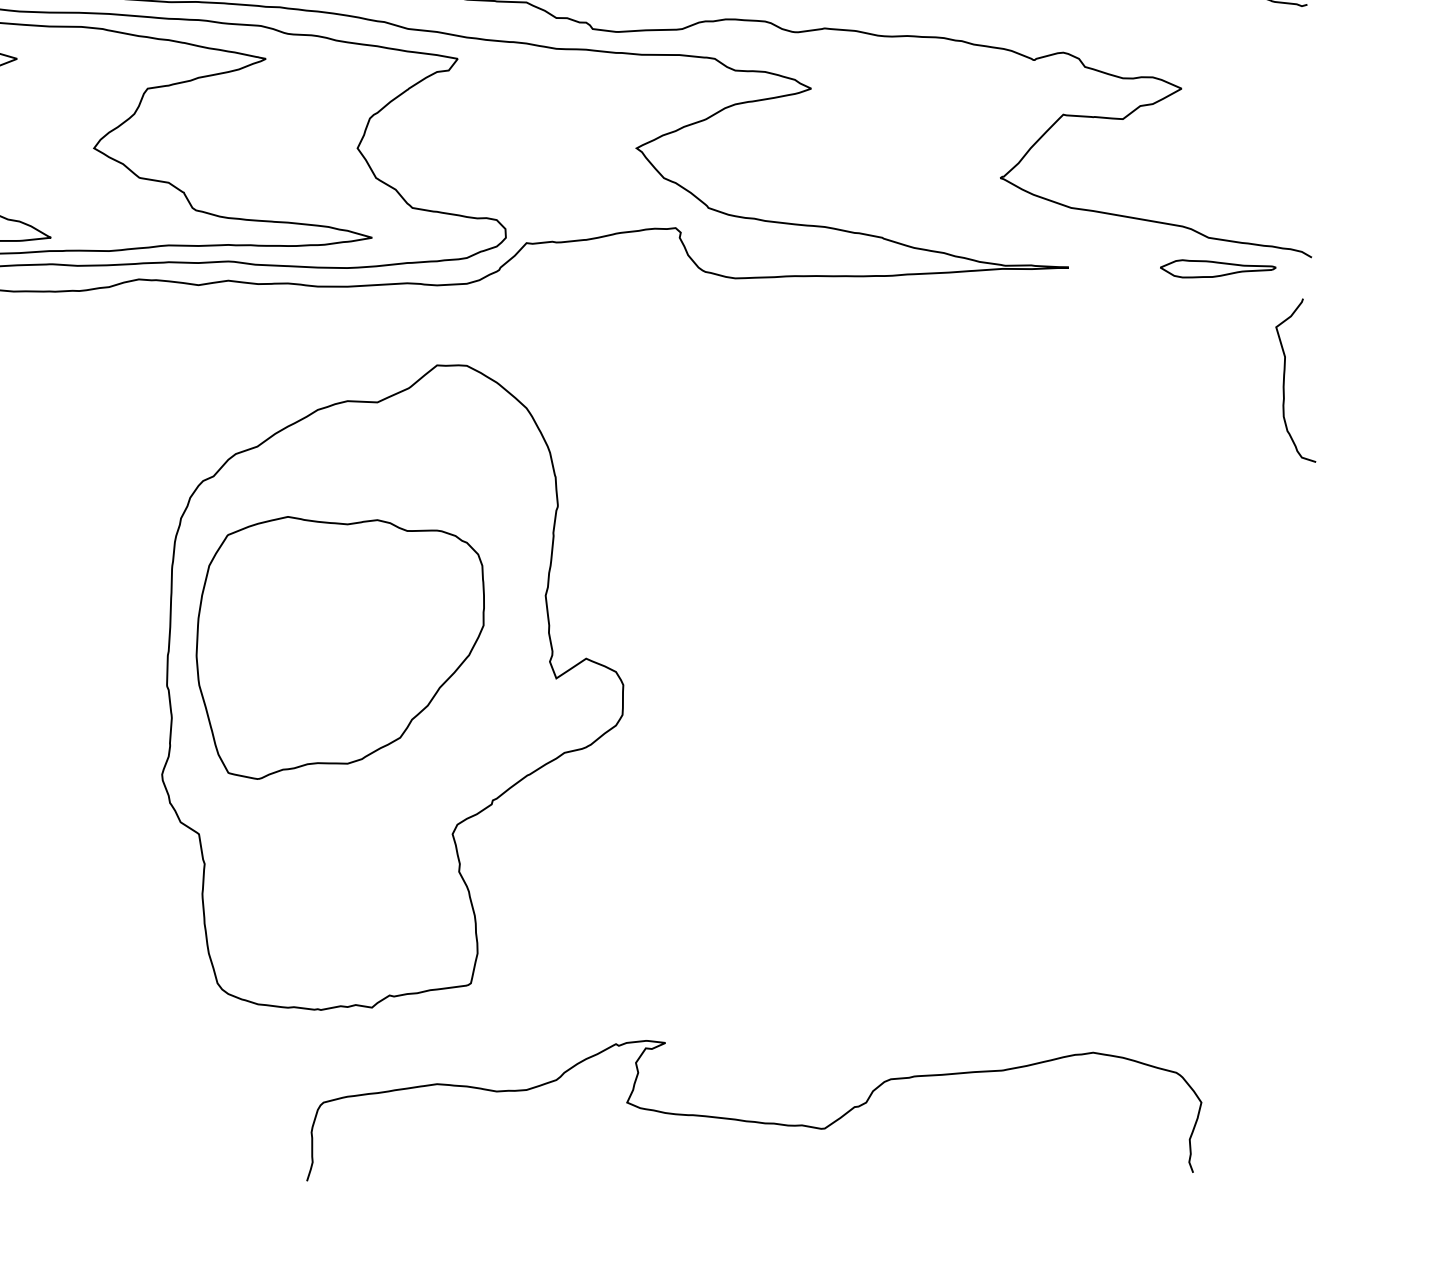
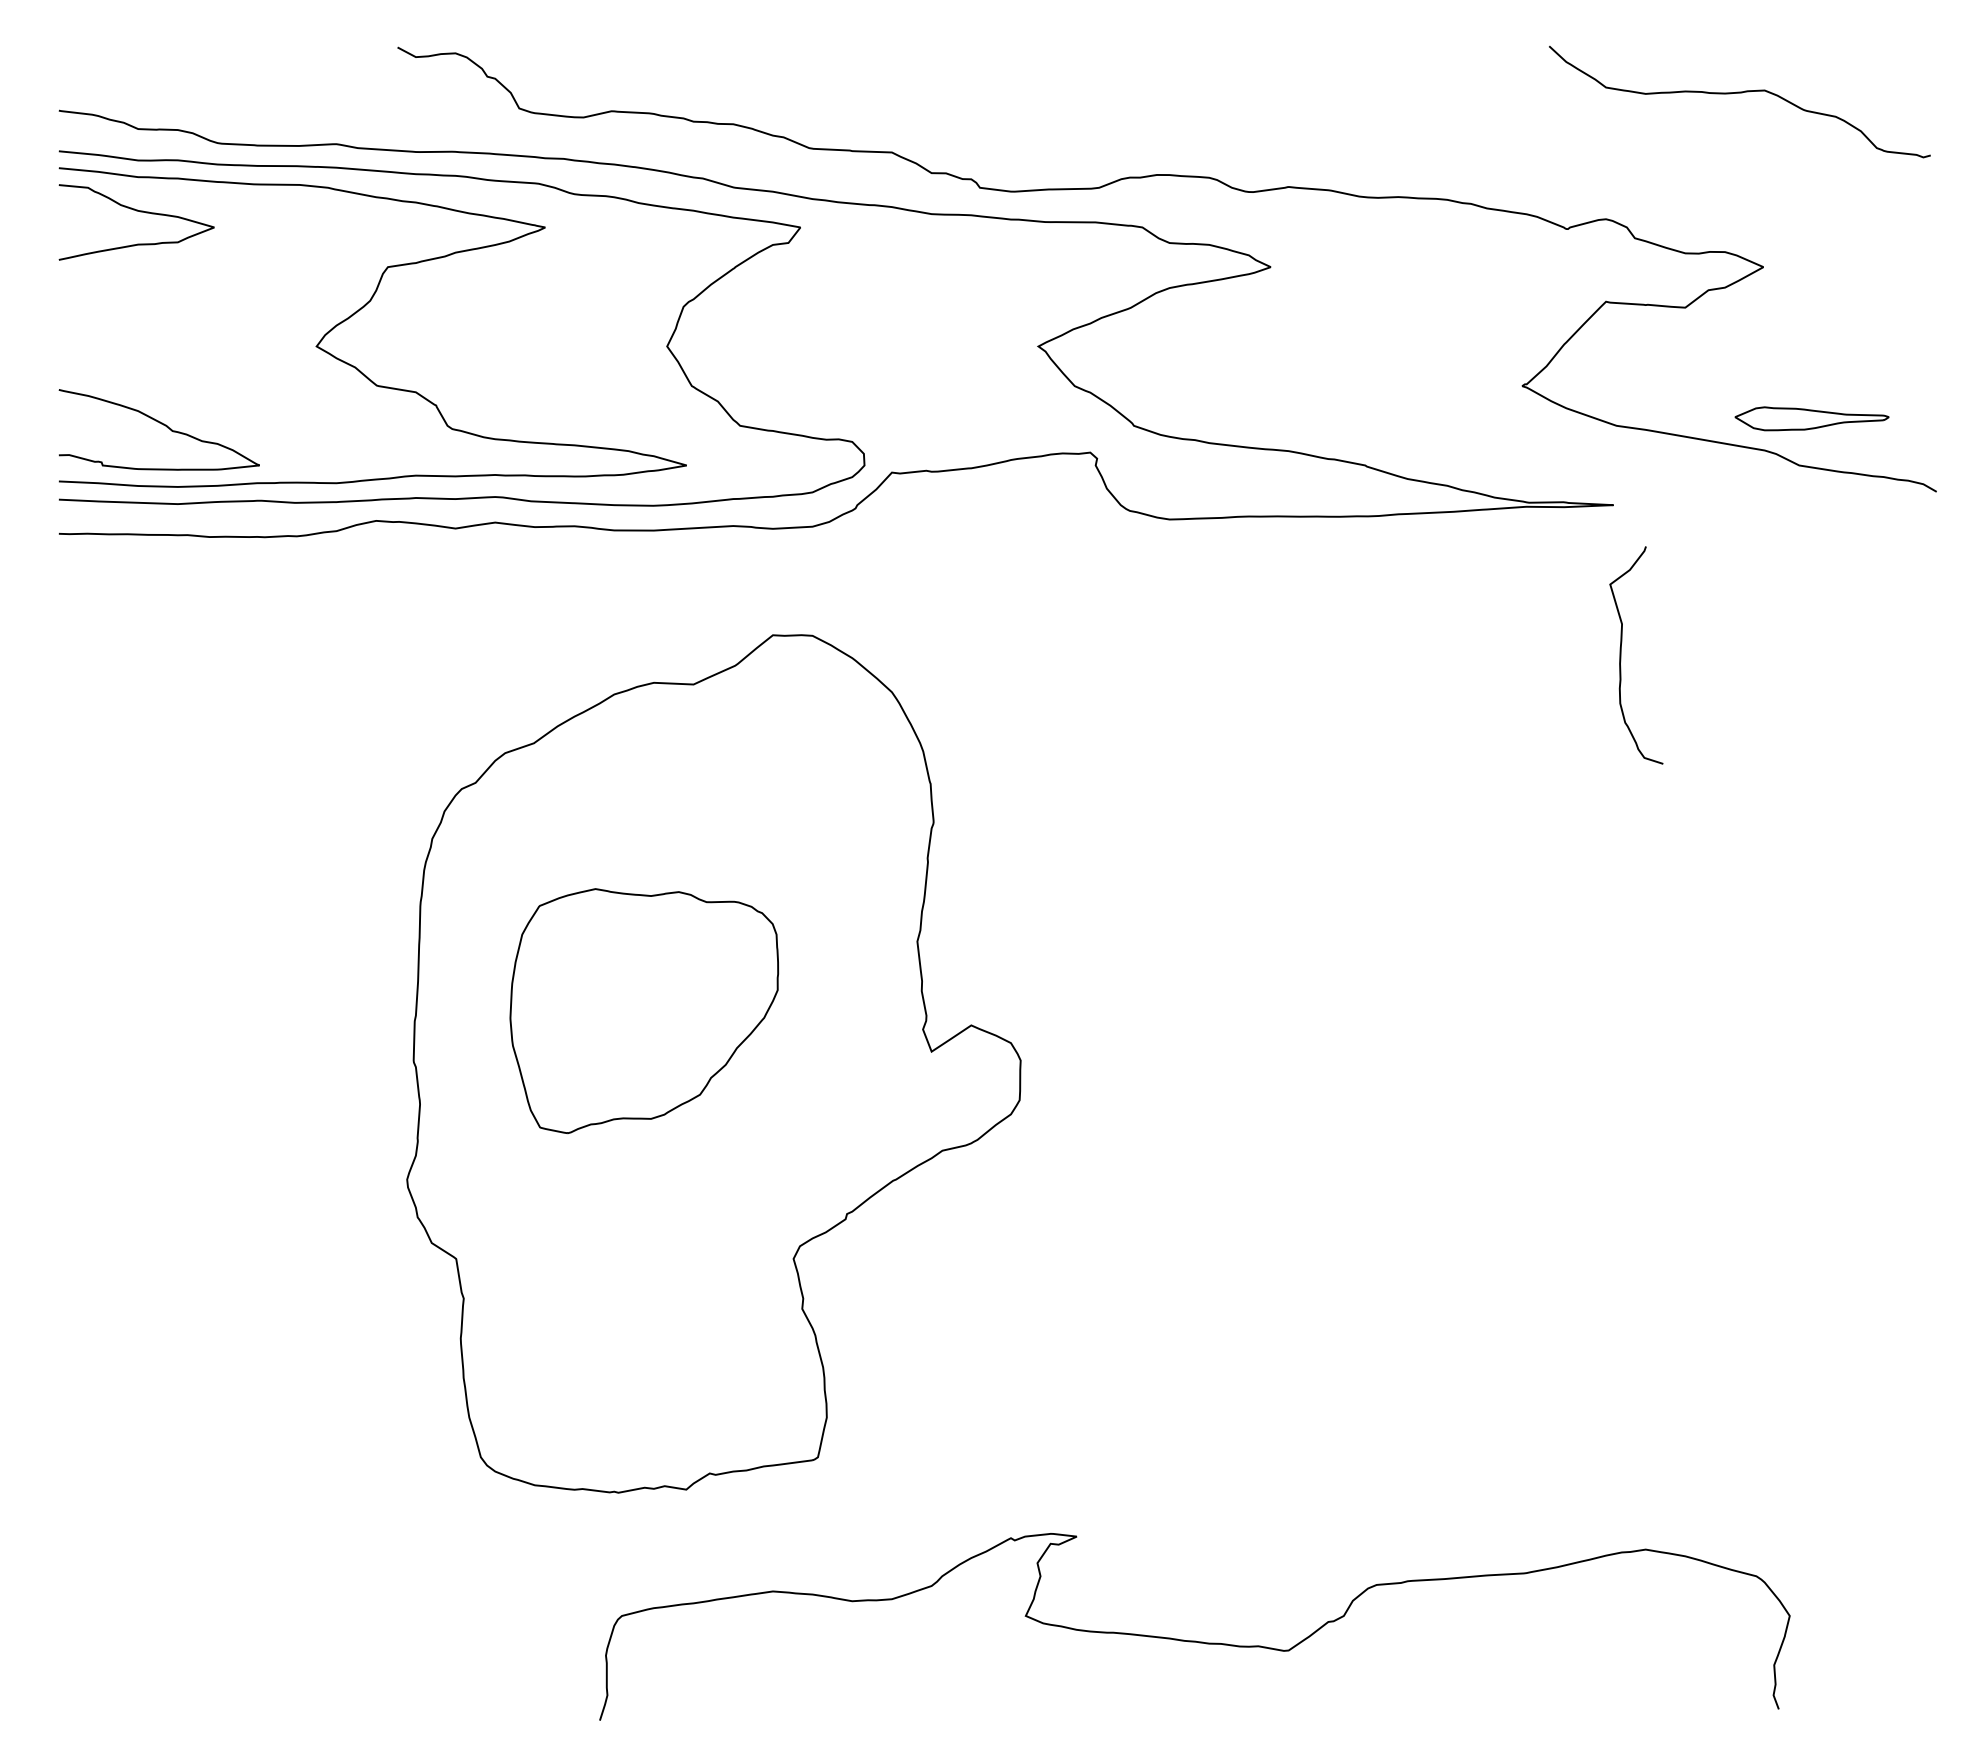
part: (1217, 268) -> (1811, 418), moved
curve: (1284, 380) -> (1621, 655), moved
part: (340, 647) -> (644, 1010), size x0.7

